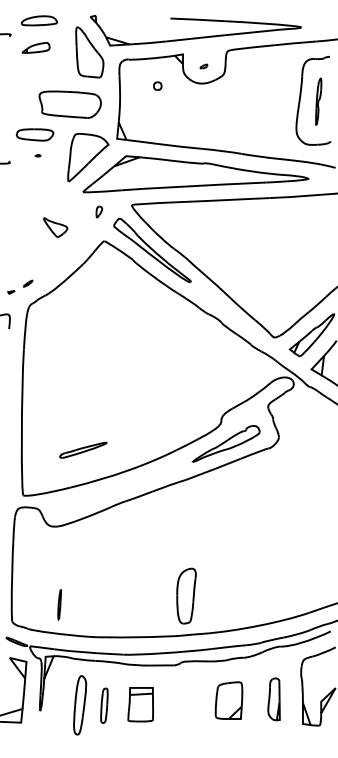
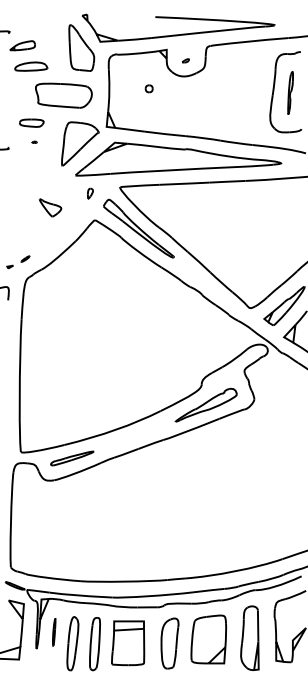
part: (39, 20) -> (31, 66), moved
part: (35, 47) -> (22, 45), moved
part: (157, 85) -> (148, 88), moved
part: (34, 134) -> (31, 122), size x0.71
part: (83, 449) -> (72, 457), moved
part: (186, 595) -> (169, 642), moved
line: (59, 604) -> (54, 632), moved
part: (273, 699) -> (249, 638), size x1.67
part: (228, 700) -> (208, 639), size x1.43
part: (140, 704) -> (127, 642), size x1.43
part: (104, 705) -> (95, 643), size x1.67

